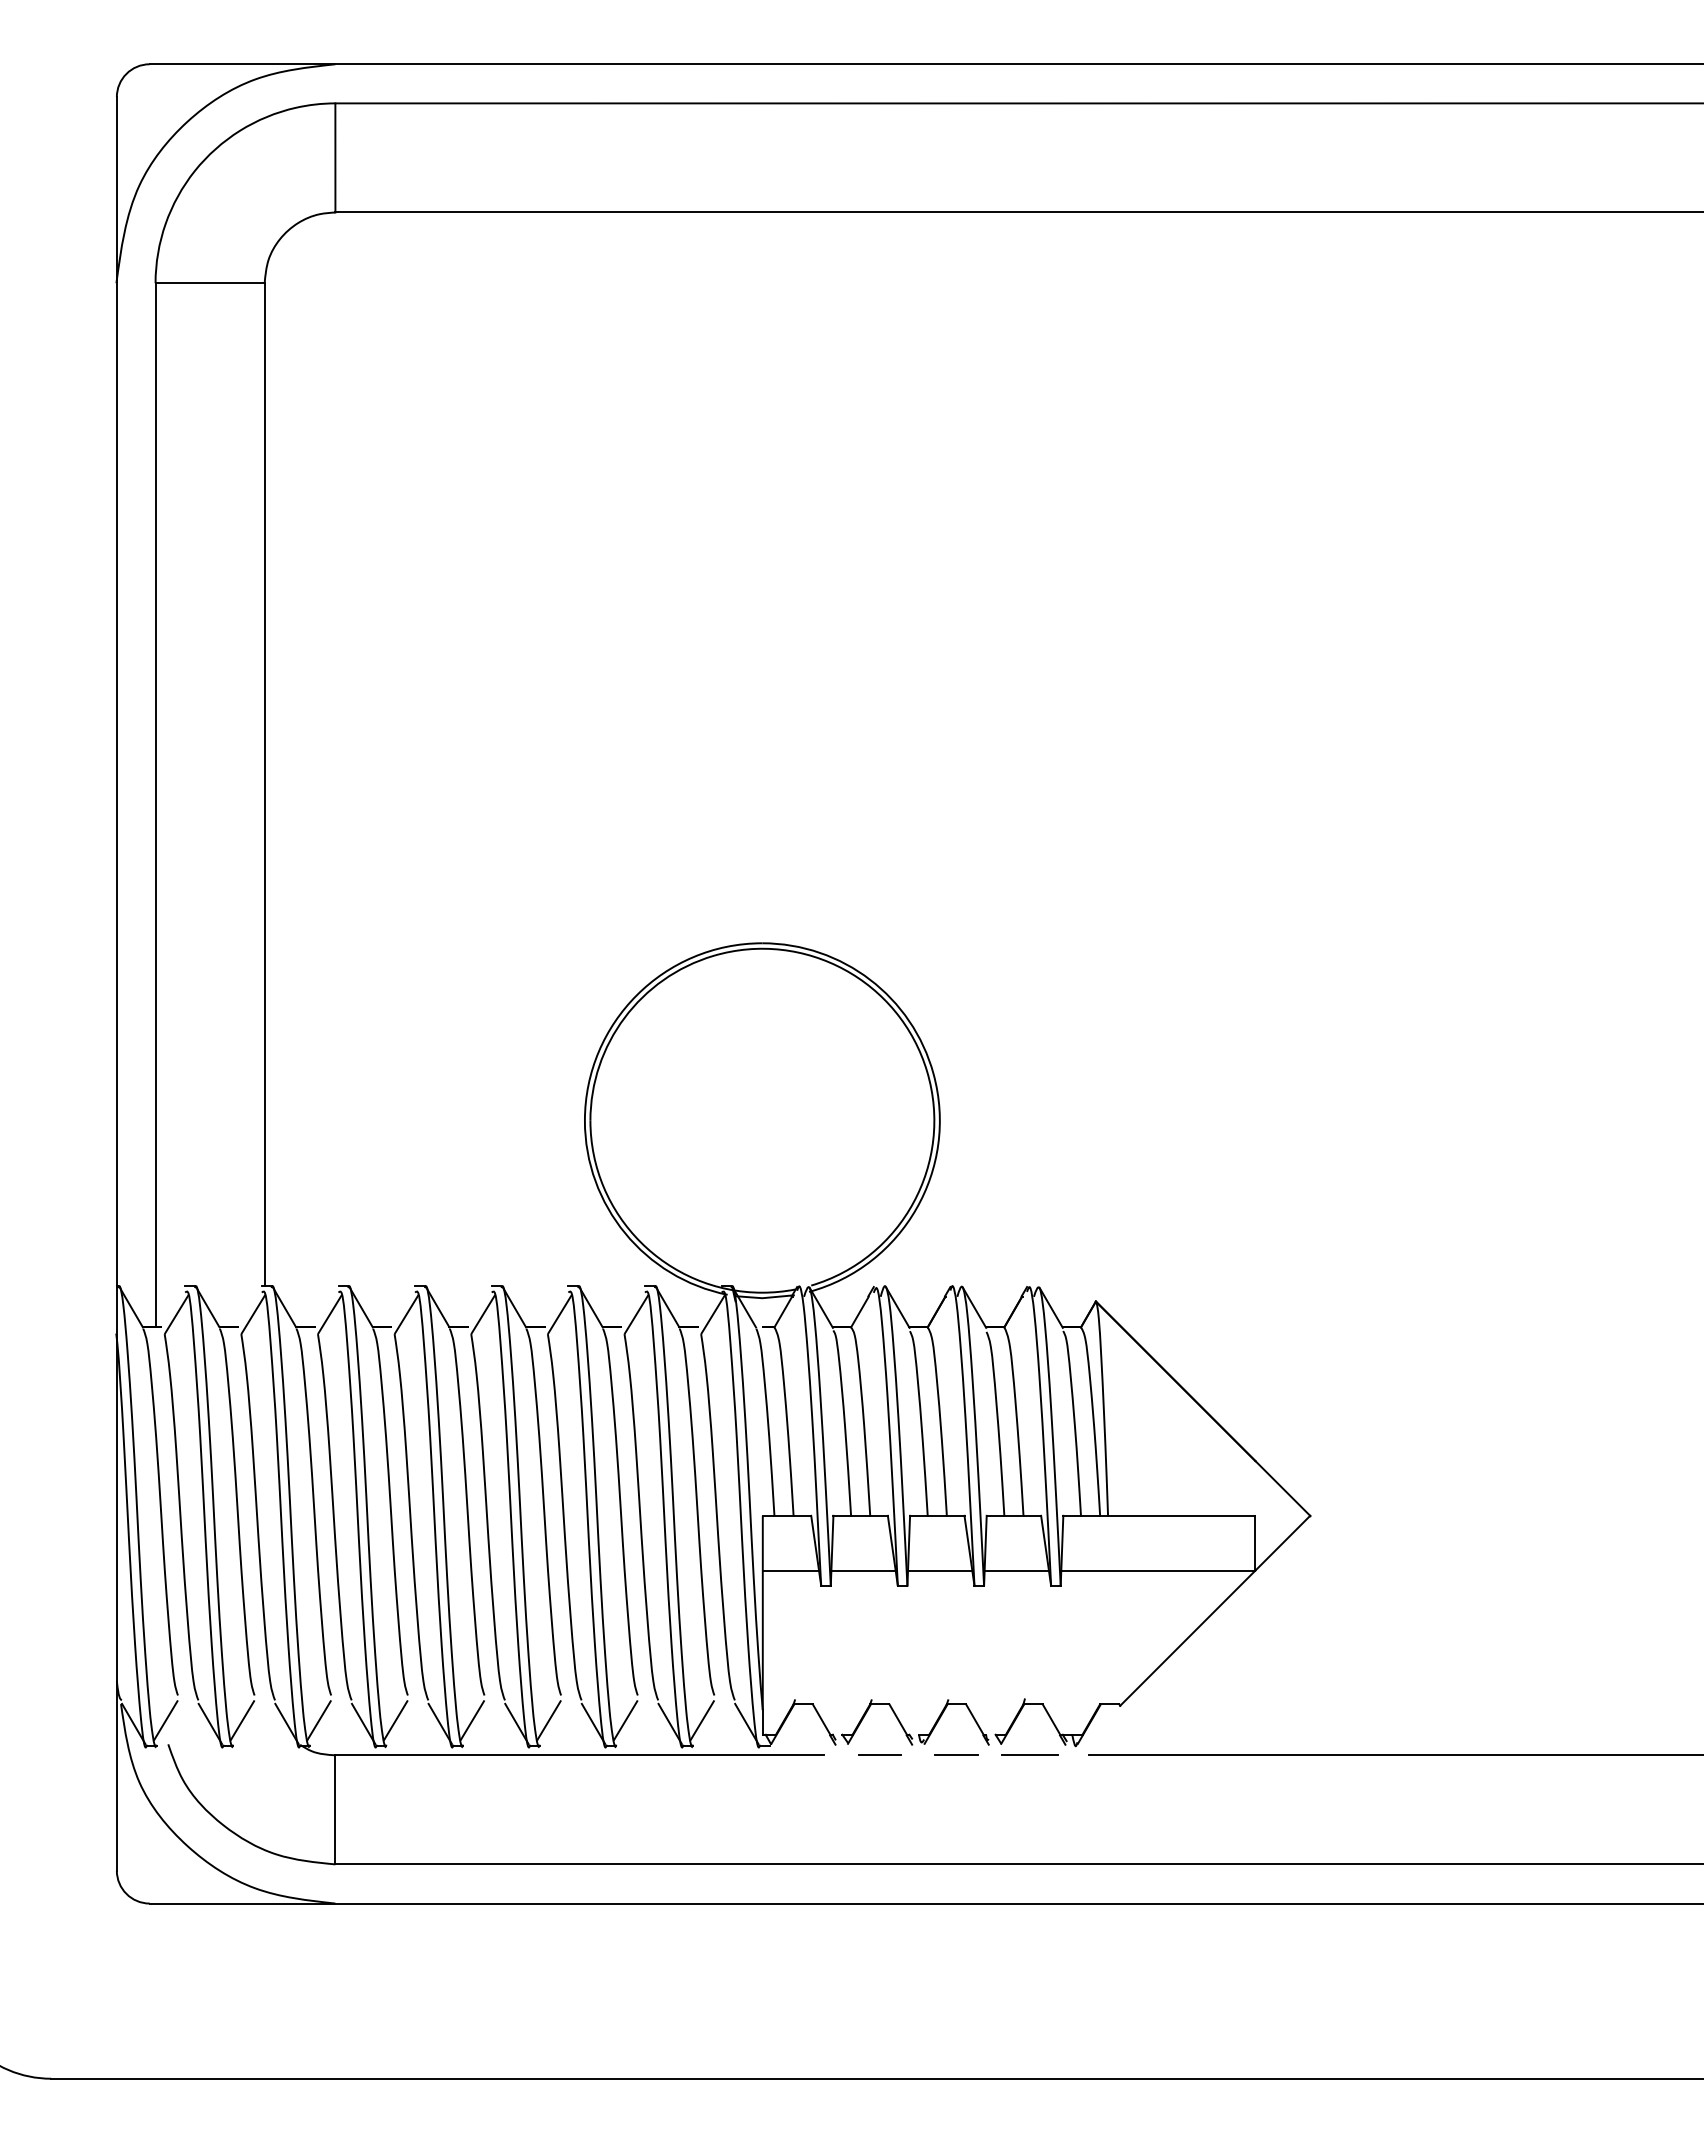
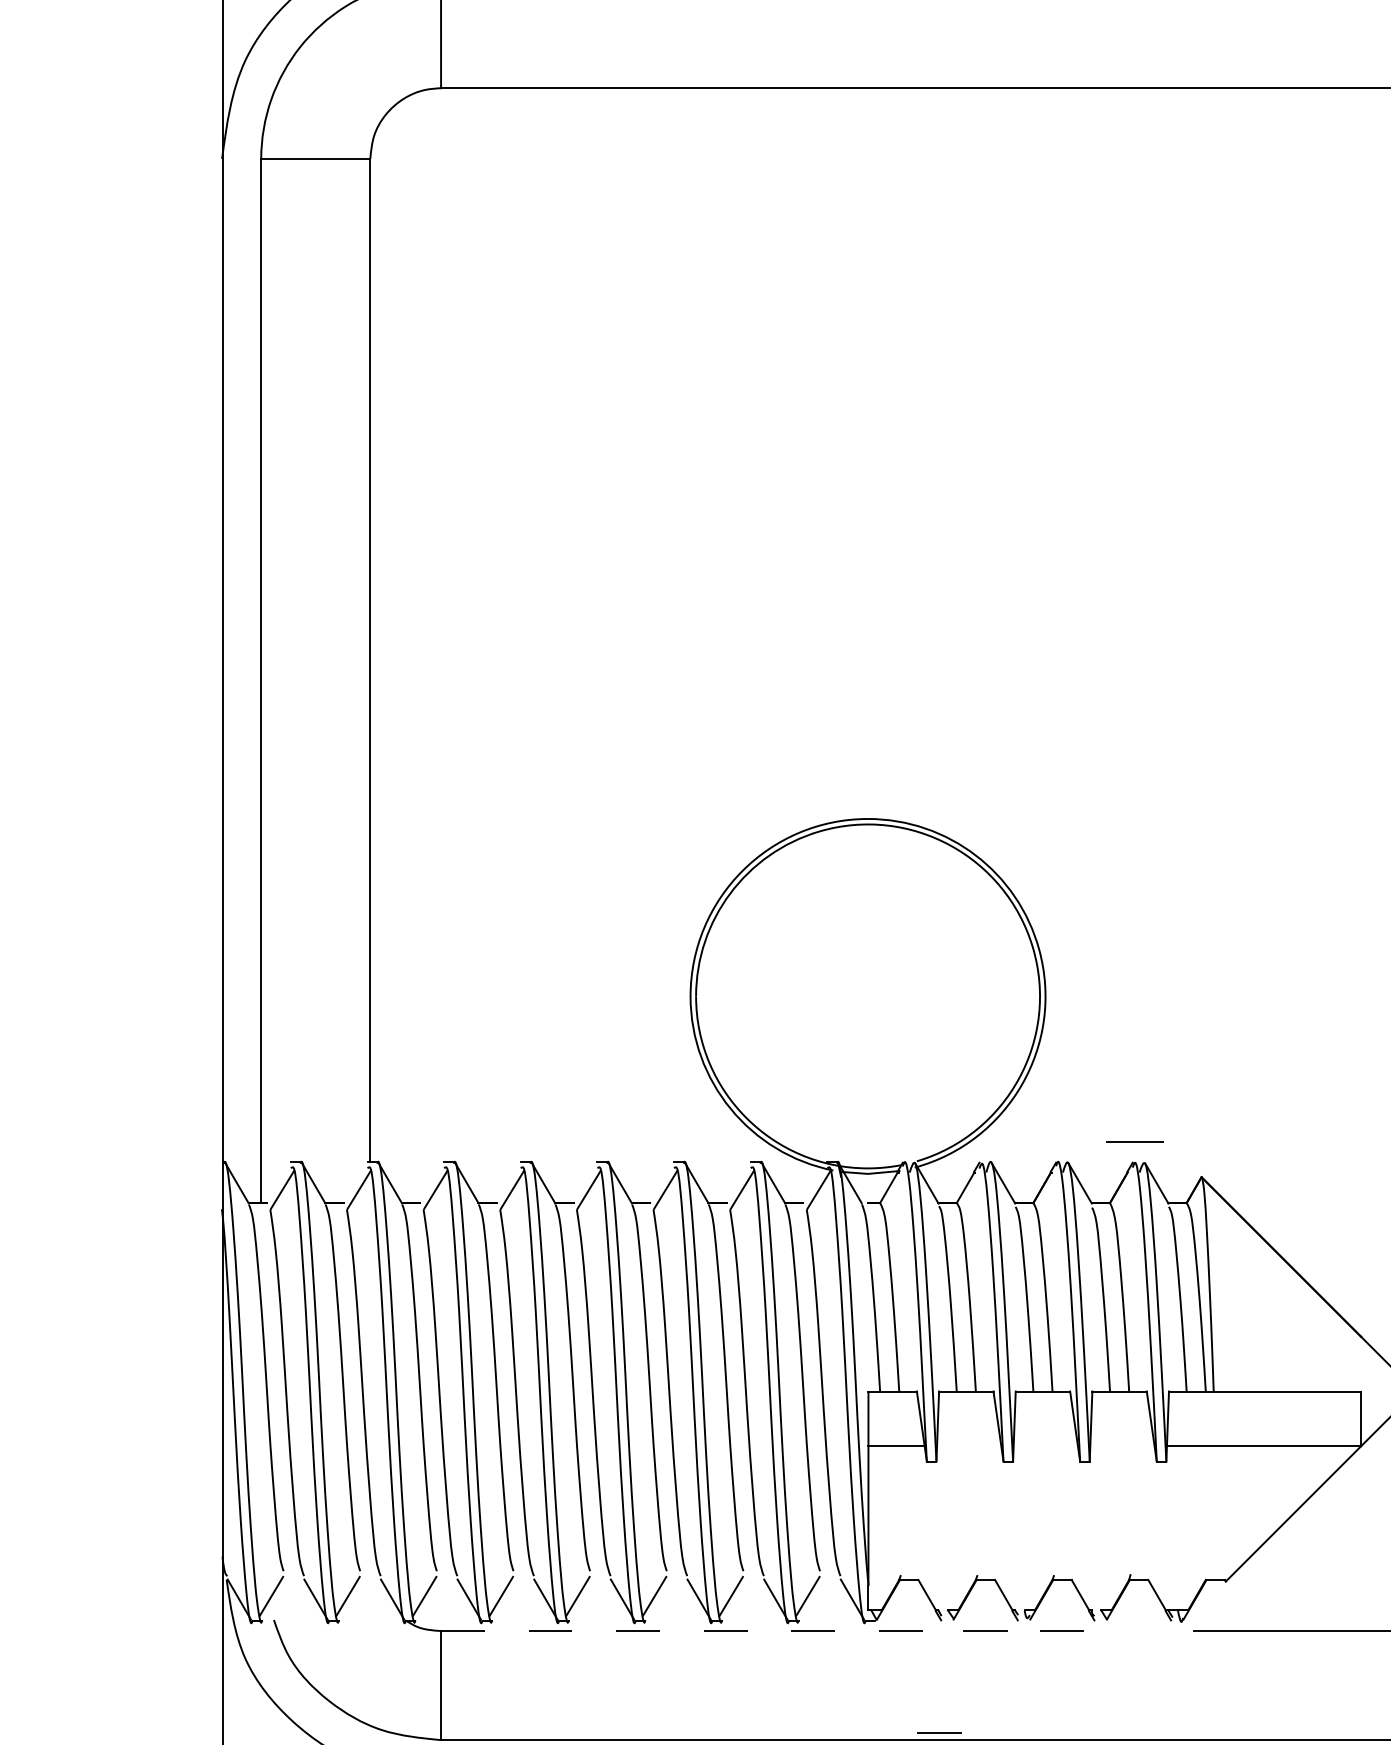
line: (863, 1570) -> (969, 1446), removed
line: (940, 1570) -> (1046, 1446), removed
line: (1016, 1570) -> (1122, 1446), removed
line: (1029, 1754) -> (1135, 1141), moved
line: (580, 1755) -> (686, 1631), solid -> dashed
line: (833, 1856) -> (939, 1732), added

